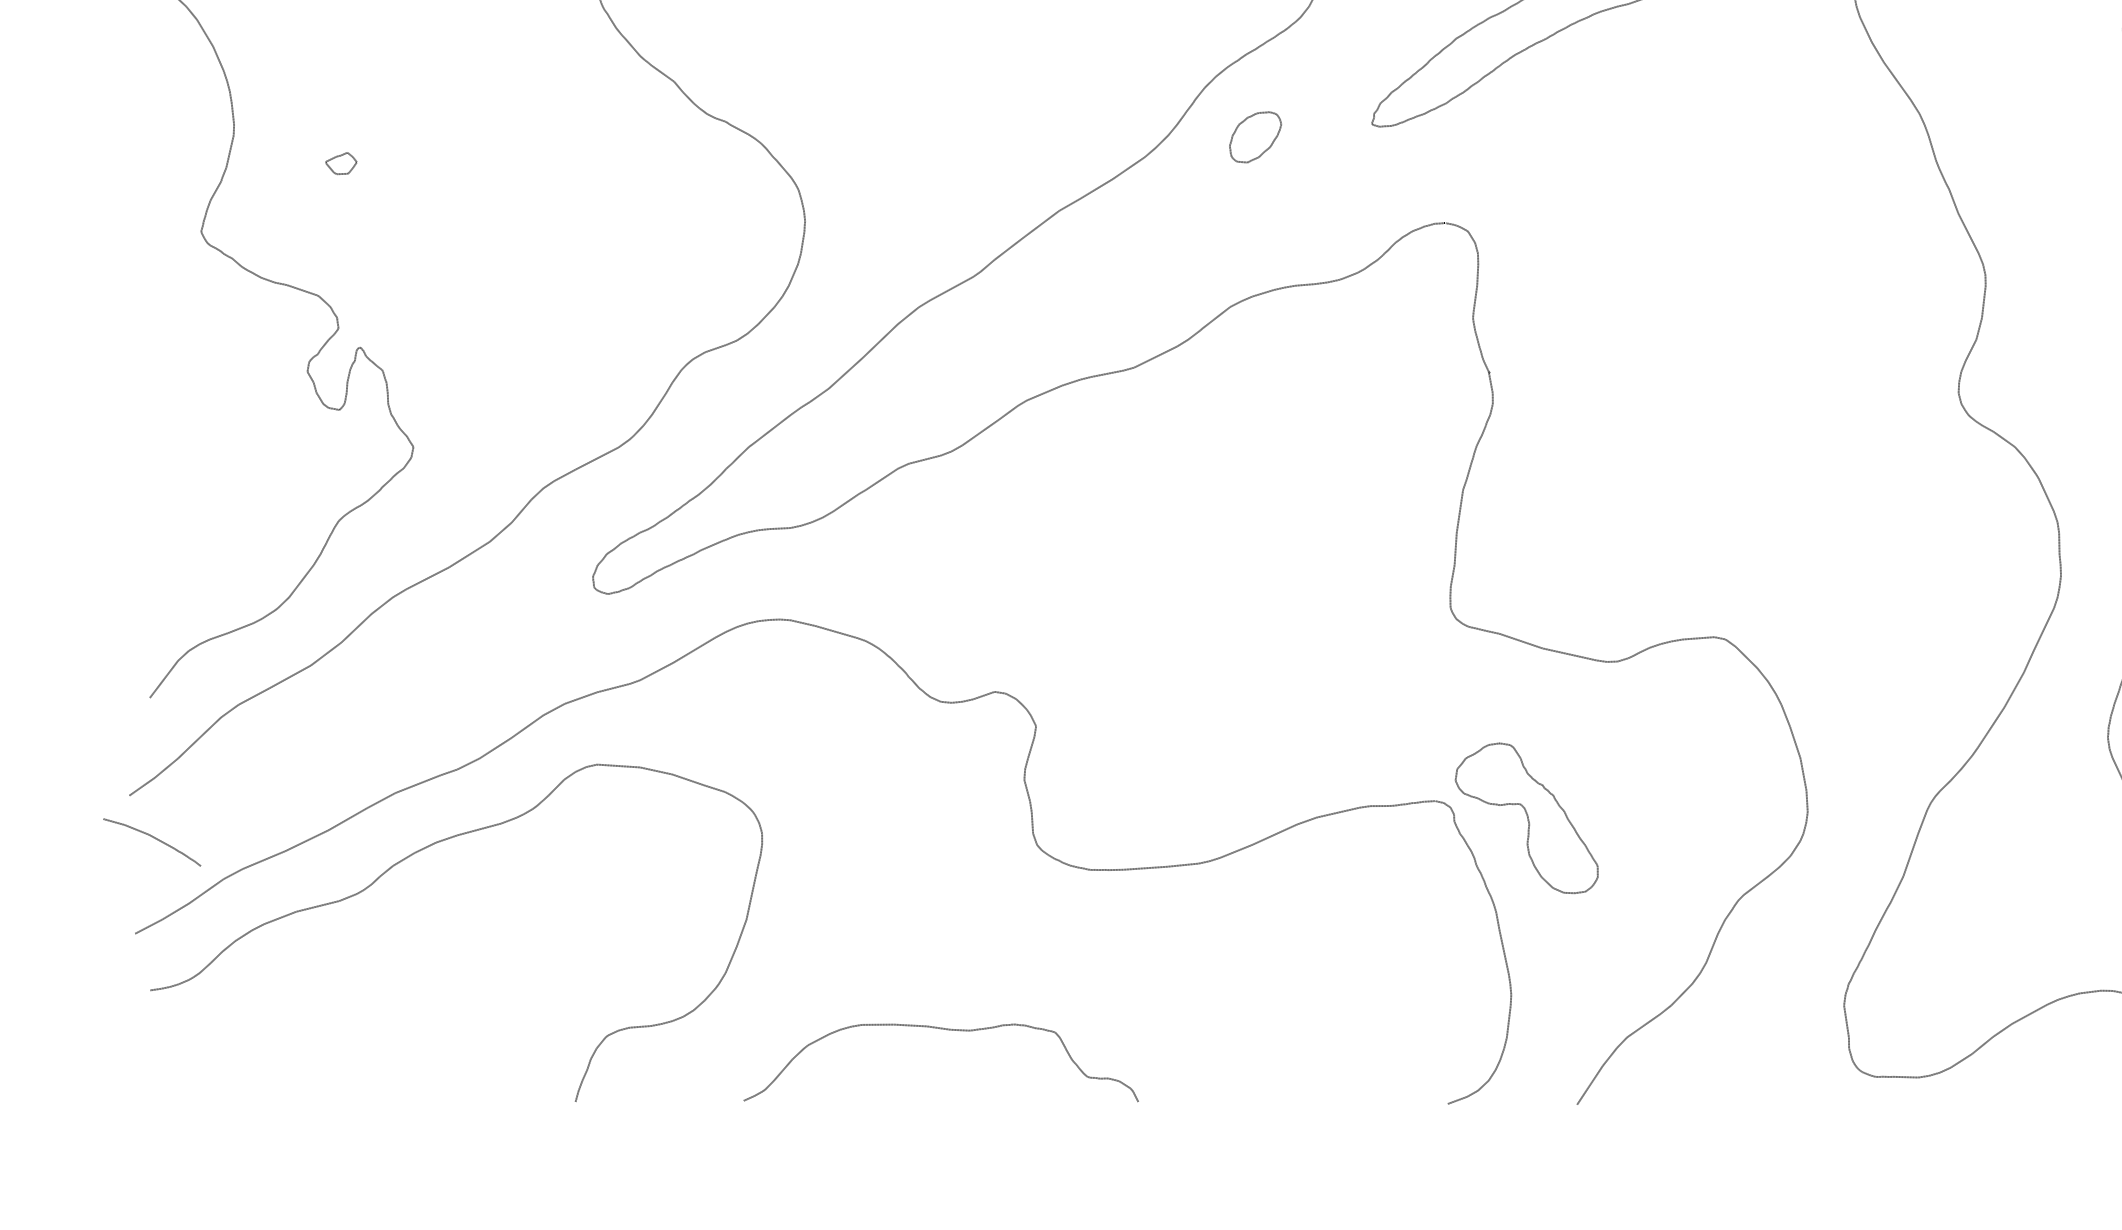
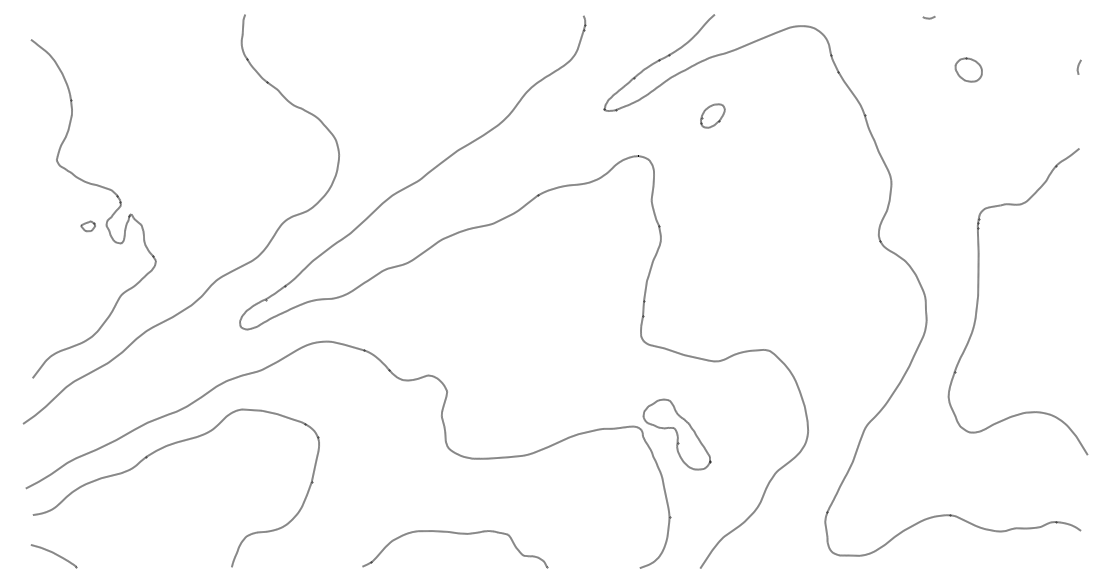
part: (1254, 136) -> (712, 115), moved
part: (339, 163) -> (87, 226), moved
curve: (153, 839) -> (54, 554), moved
curve: (946, 1031) -> (457, 534), moved

